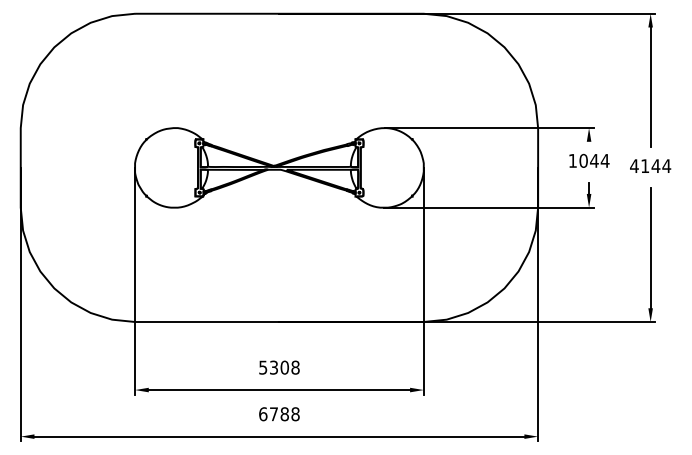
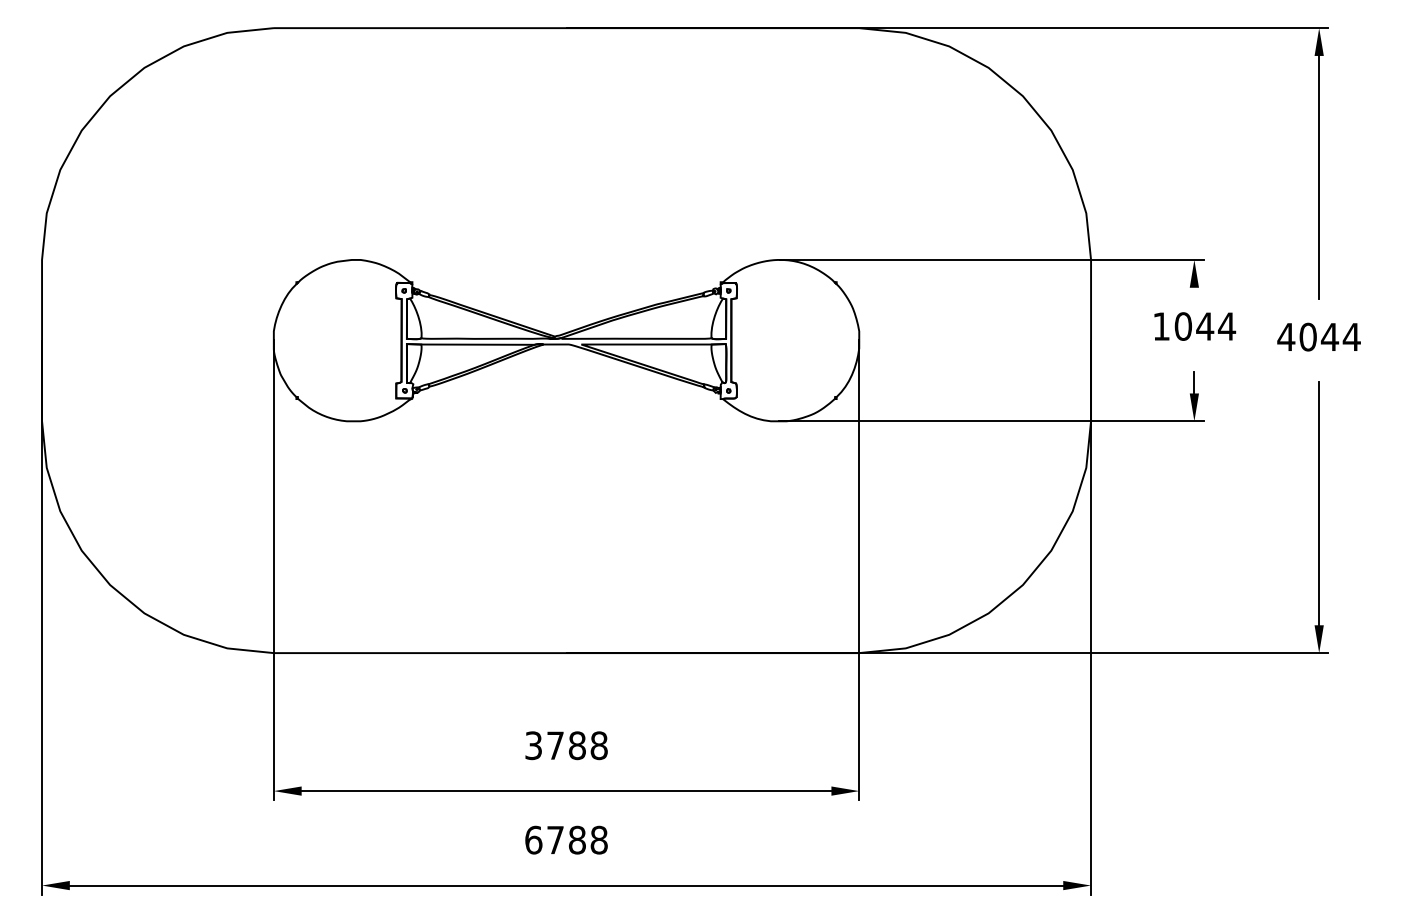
text: (645, 166) -> (1308, 337), 4144 -> 4044
text: (273, 367) -> (554, 745), 5308 -> 3788

